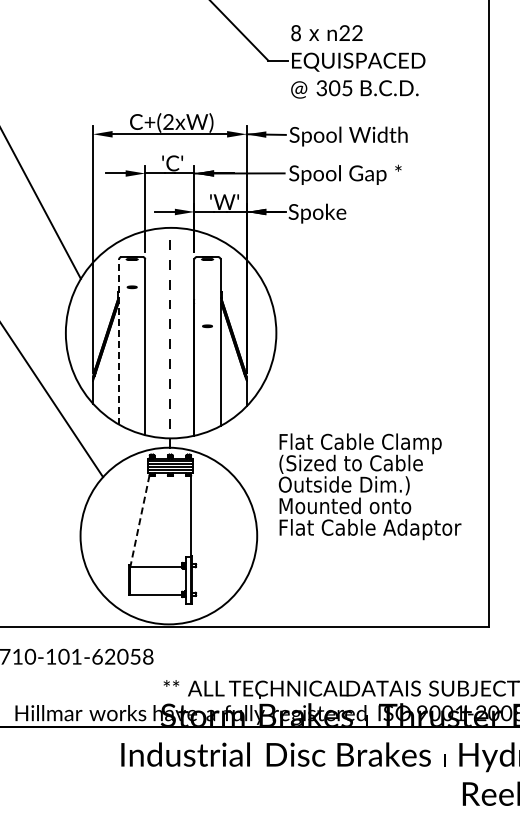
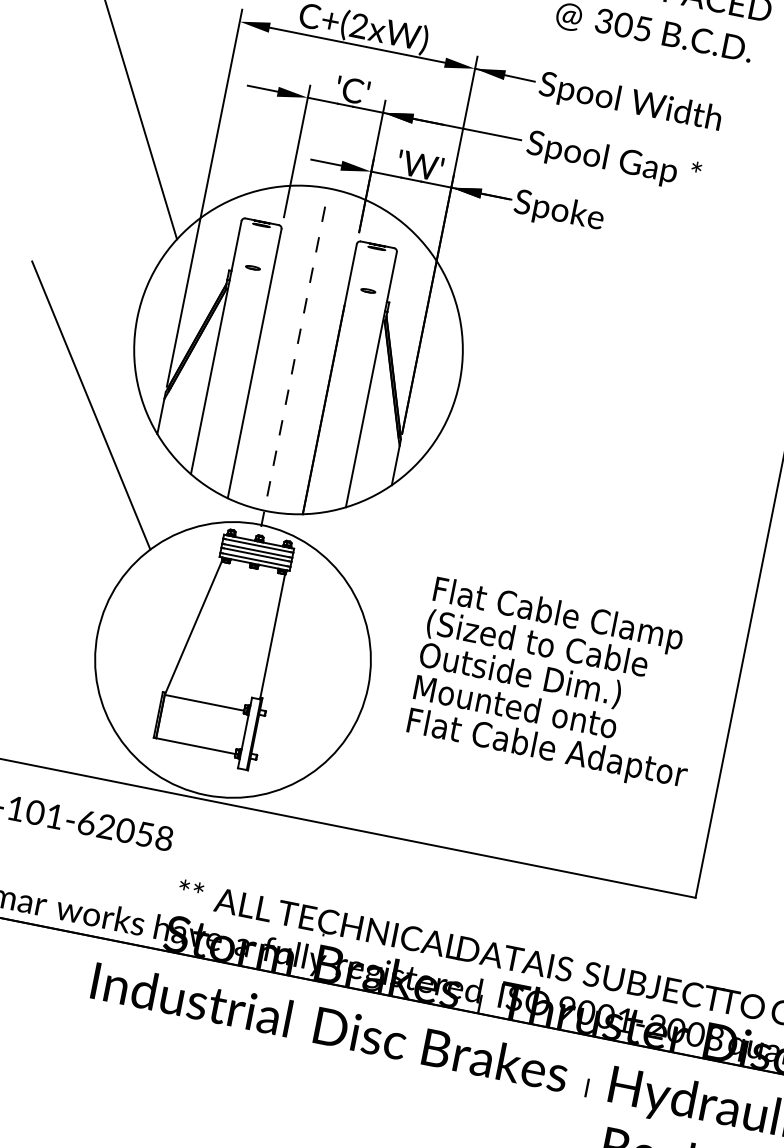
part: (207, 326) -> (368, 291), moved
line: (119, 342) -> (216, 348), dashed -> solid
text: (369, 486) -> (558, 684), moved
line: (140, 520) -> (194, 627), dashed -> solid

